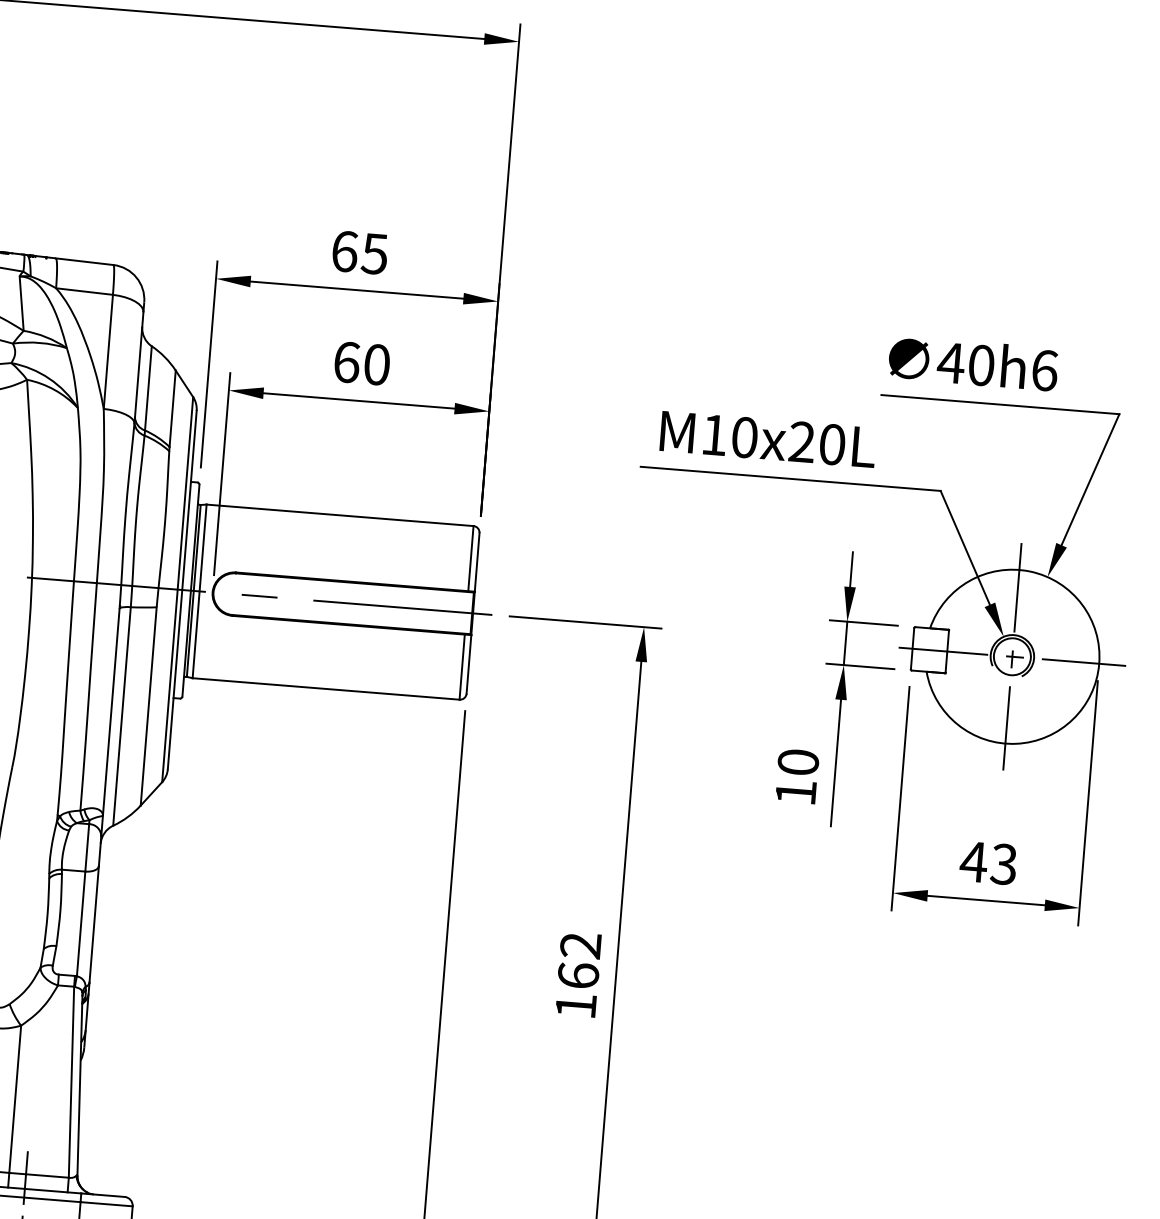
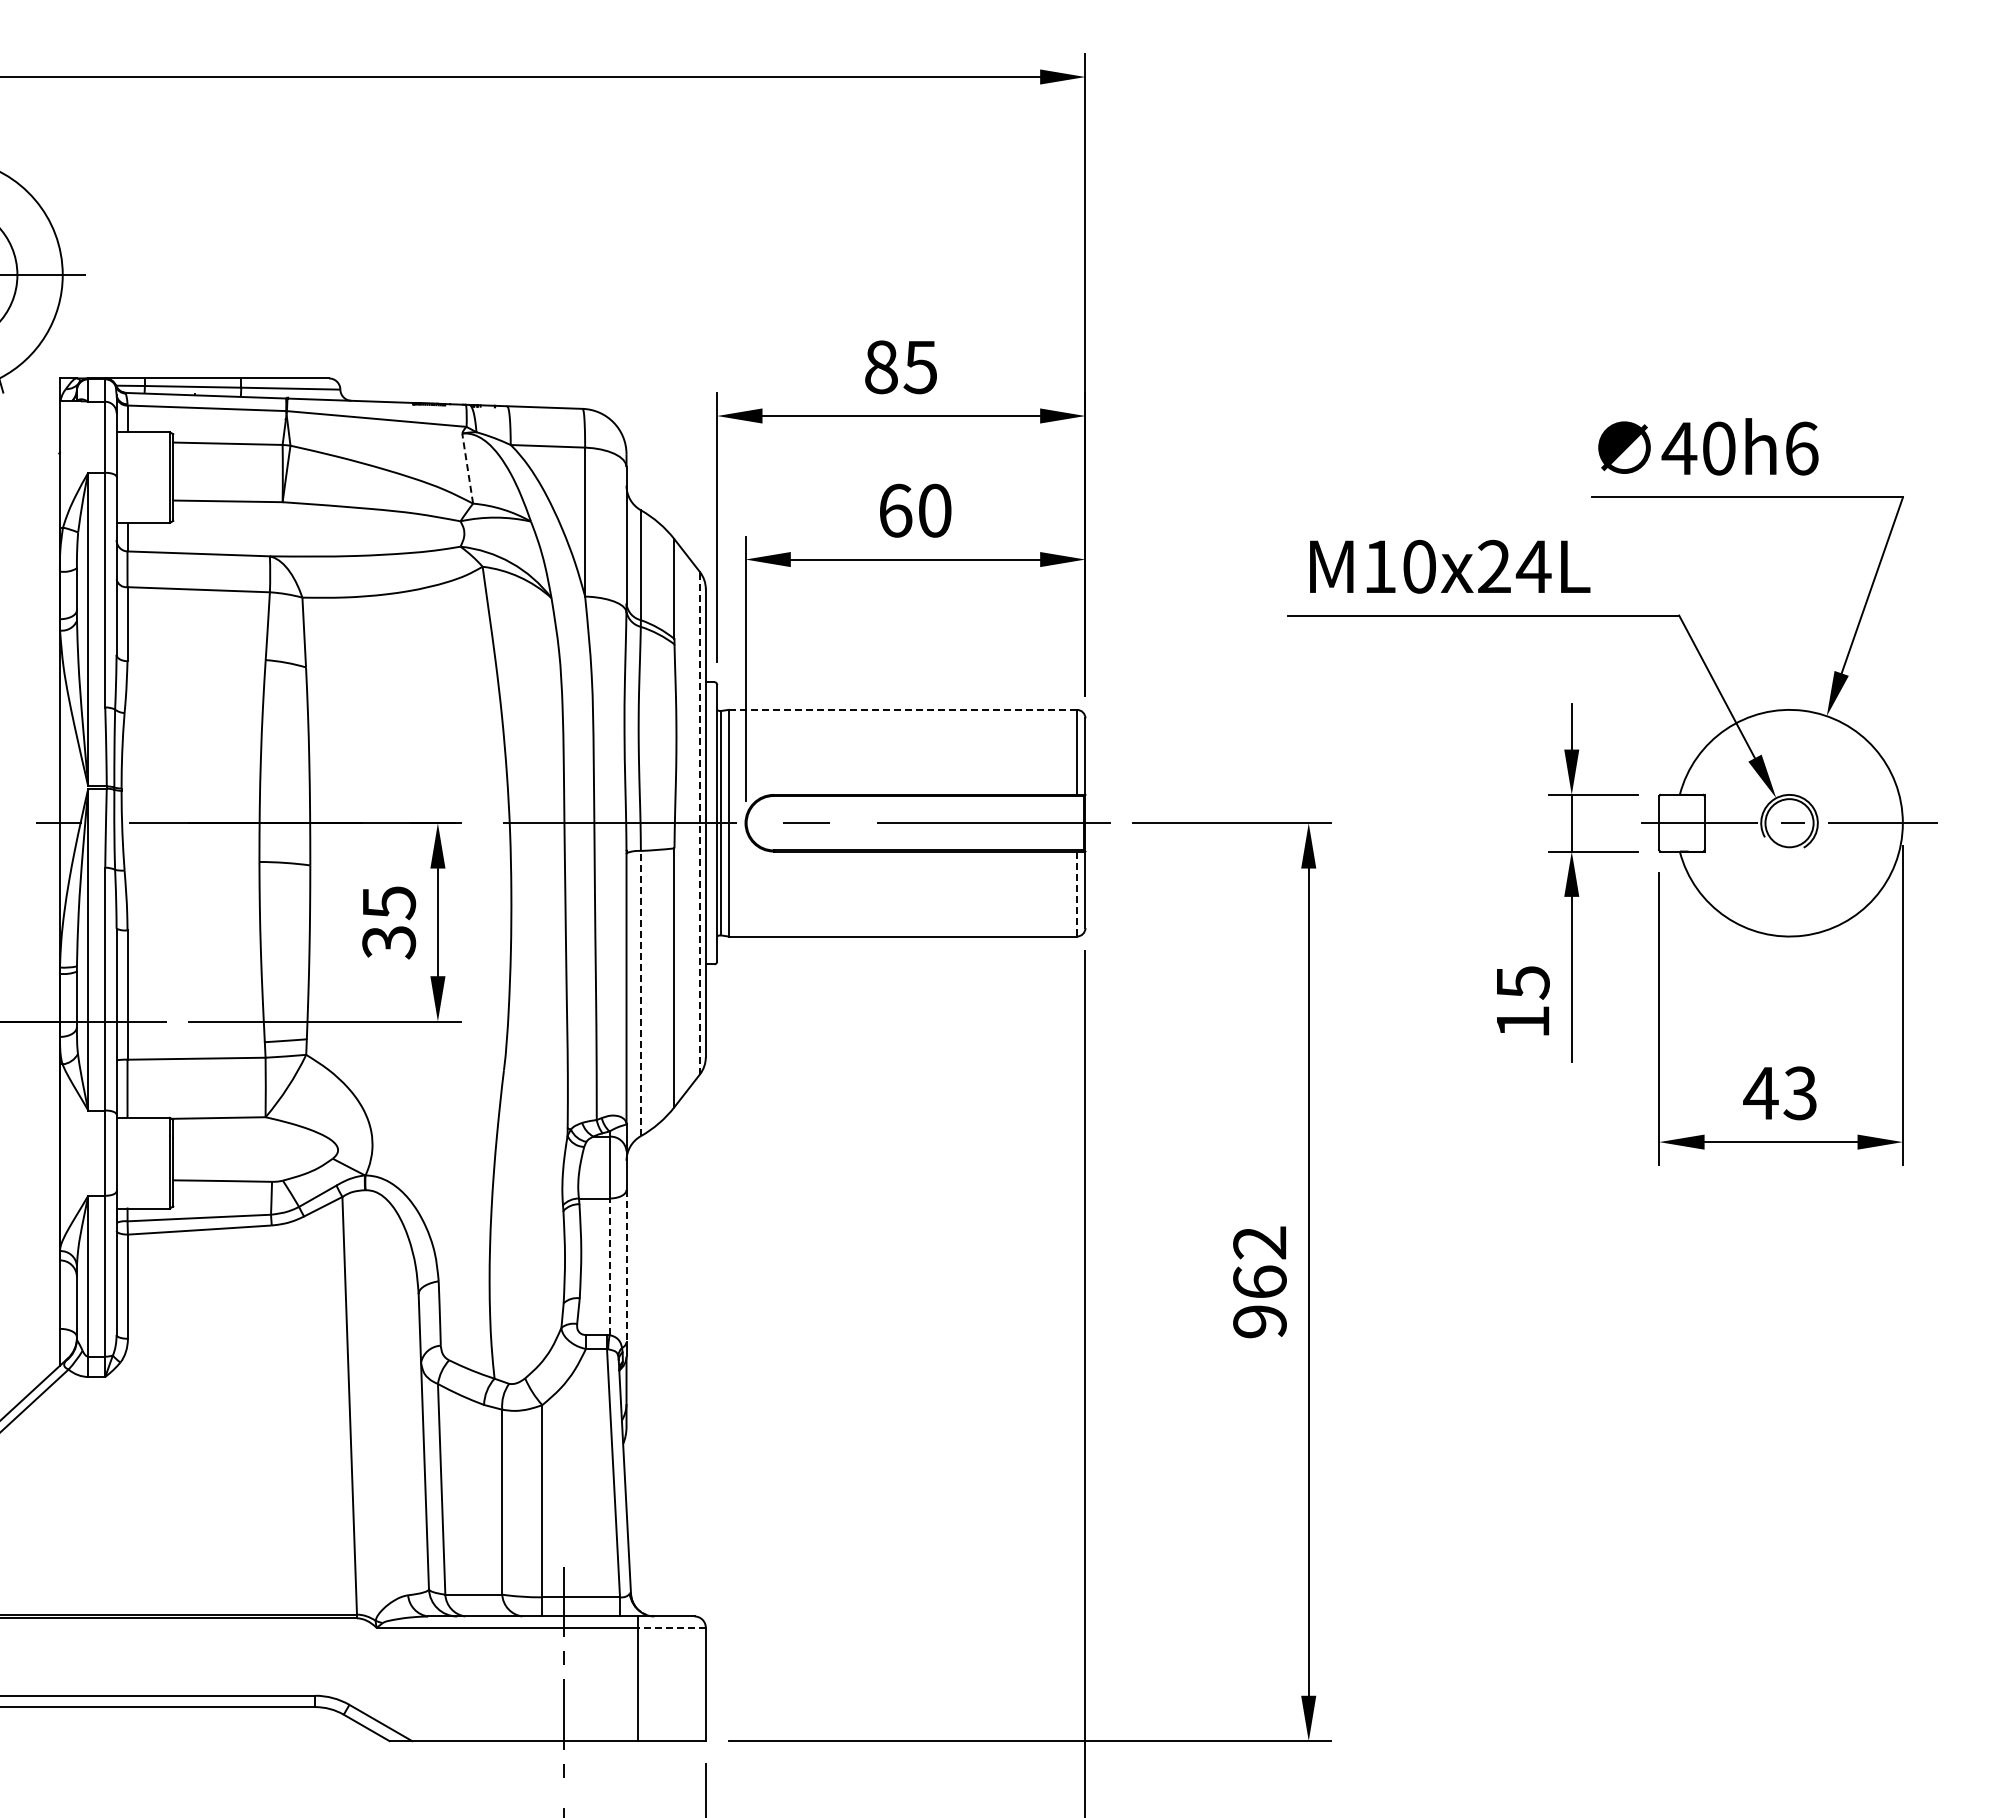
text: (344, 251) -> (881, 367), 65 -> 85
line: (21, 303) -> (467, 468), solid -> dashed
text: (832, 444) -> (1533, 566), M10x20L -> M10x24L
line: (339, 515) -> (902, 709), solid -> dashed
line: (177, 589) -> (699, 822), solid -> dashed
line: (1012, 656) -> (1789, 822), removed
line: (461, 667) -> (1076, 894), solid -> dashed
line: (121, 716) -> (640, 993), solid -> dashed
text: (798, 762) -> (1522, 982), 10 -> 15
line: (81, 923) -> (609, 1266), solid -> dashed
line: (94, 924) -> (626, 1266), solid -> dashed
text: (575, 1005) -> (1259, 1321), 162 -> 962
line: (106, 1203) -> (671, 1627), solid -> dashed

